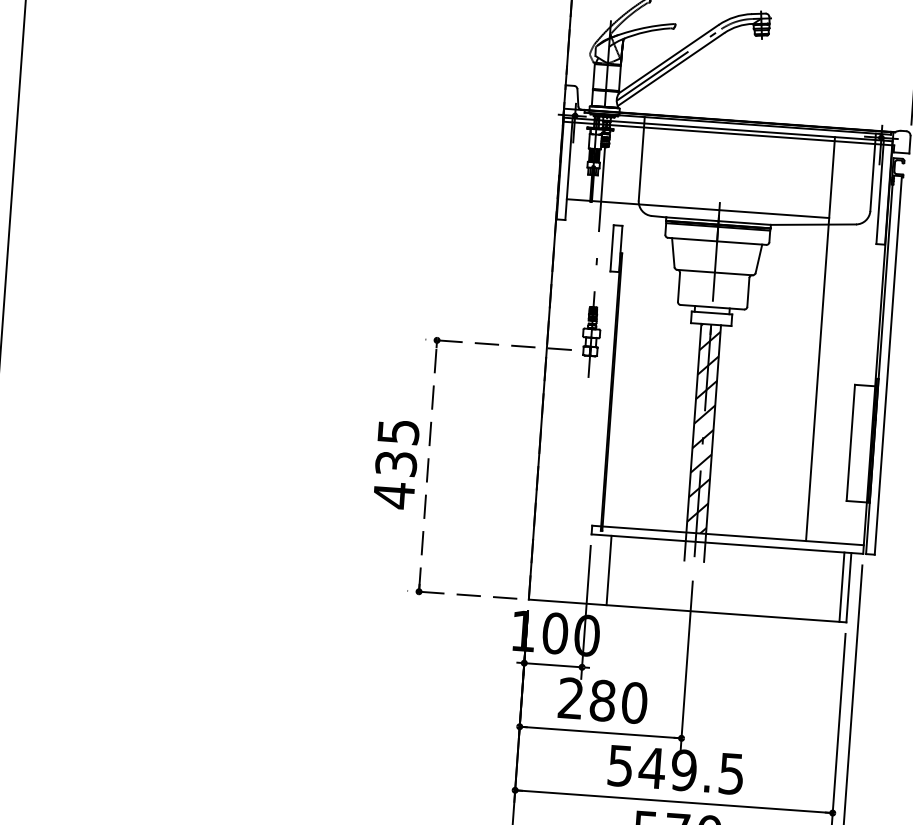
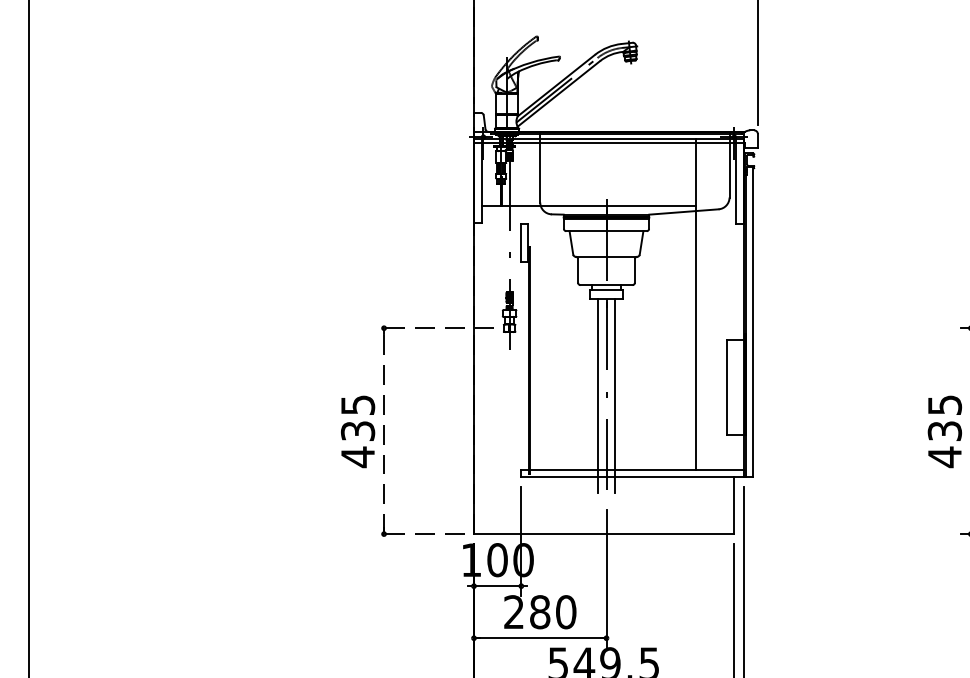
hatch: (703, 428) -> (606, 384), removed
line: (608, 570) -> (537, 505), removed
line: (842, 586) -> (728, 505), removed

